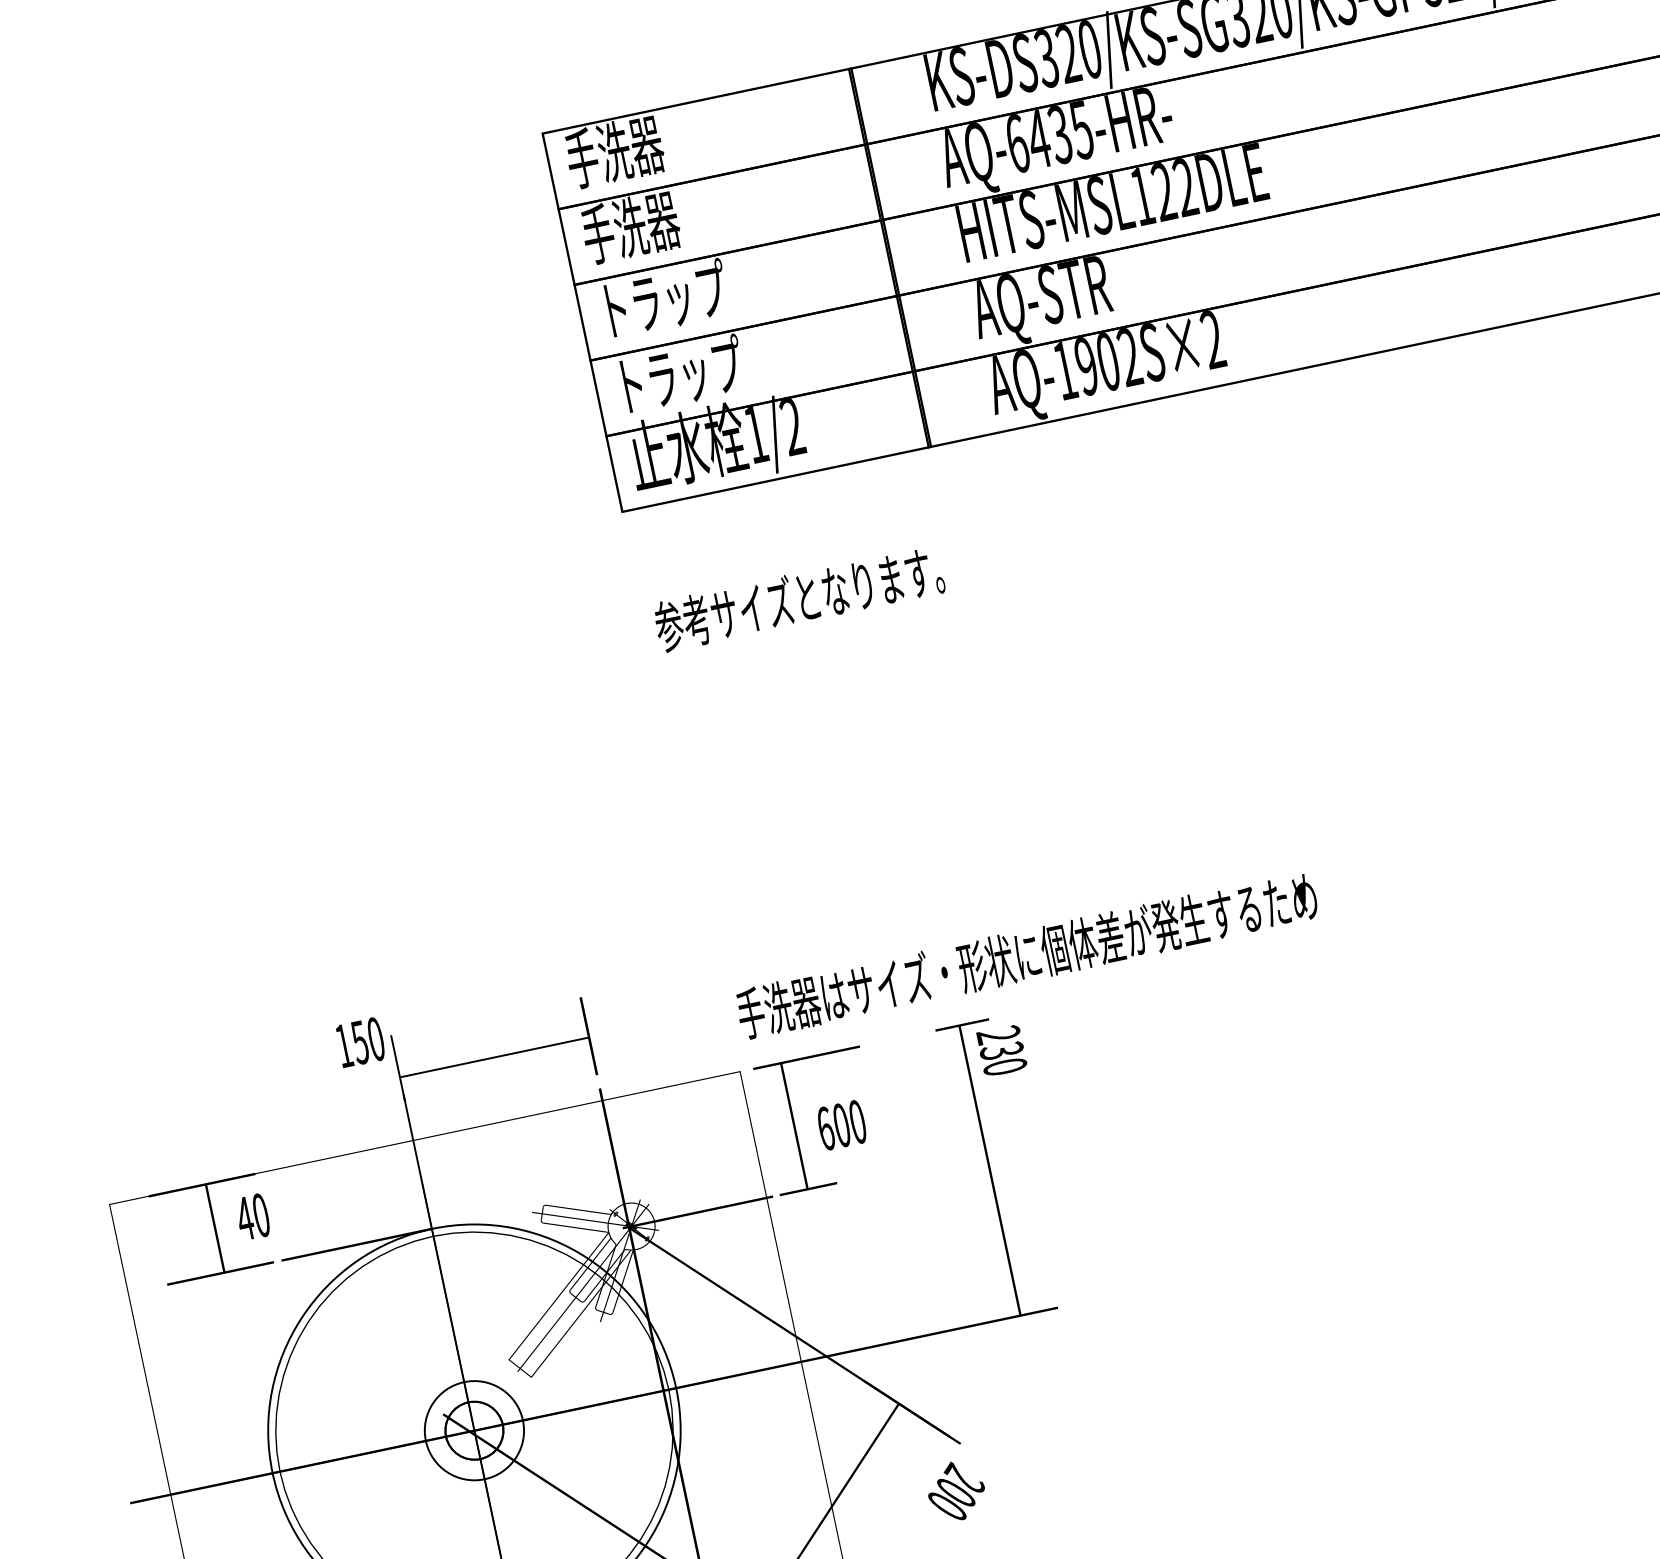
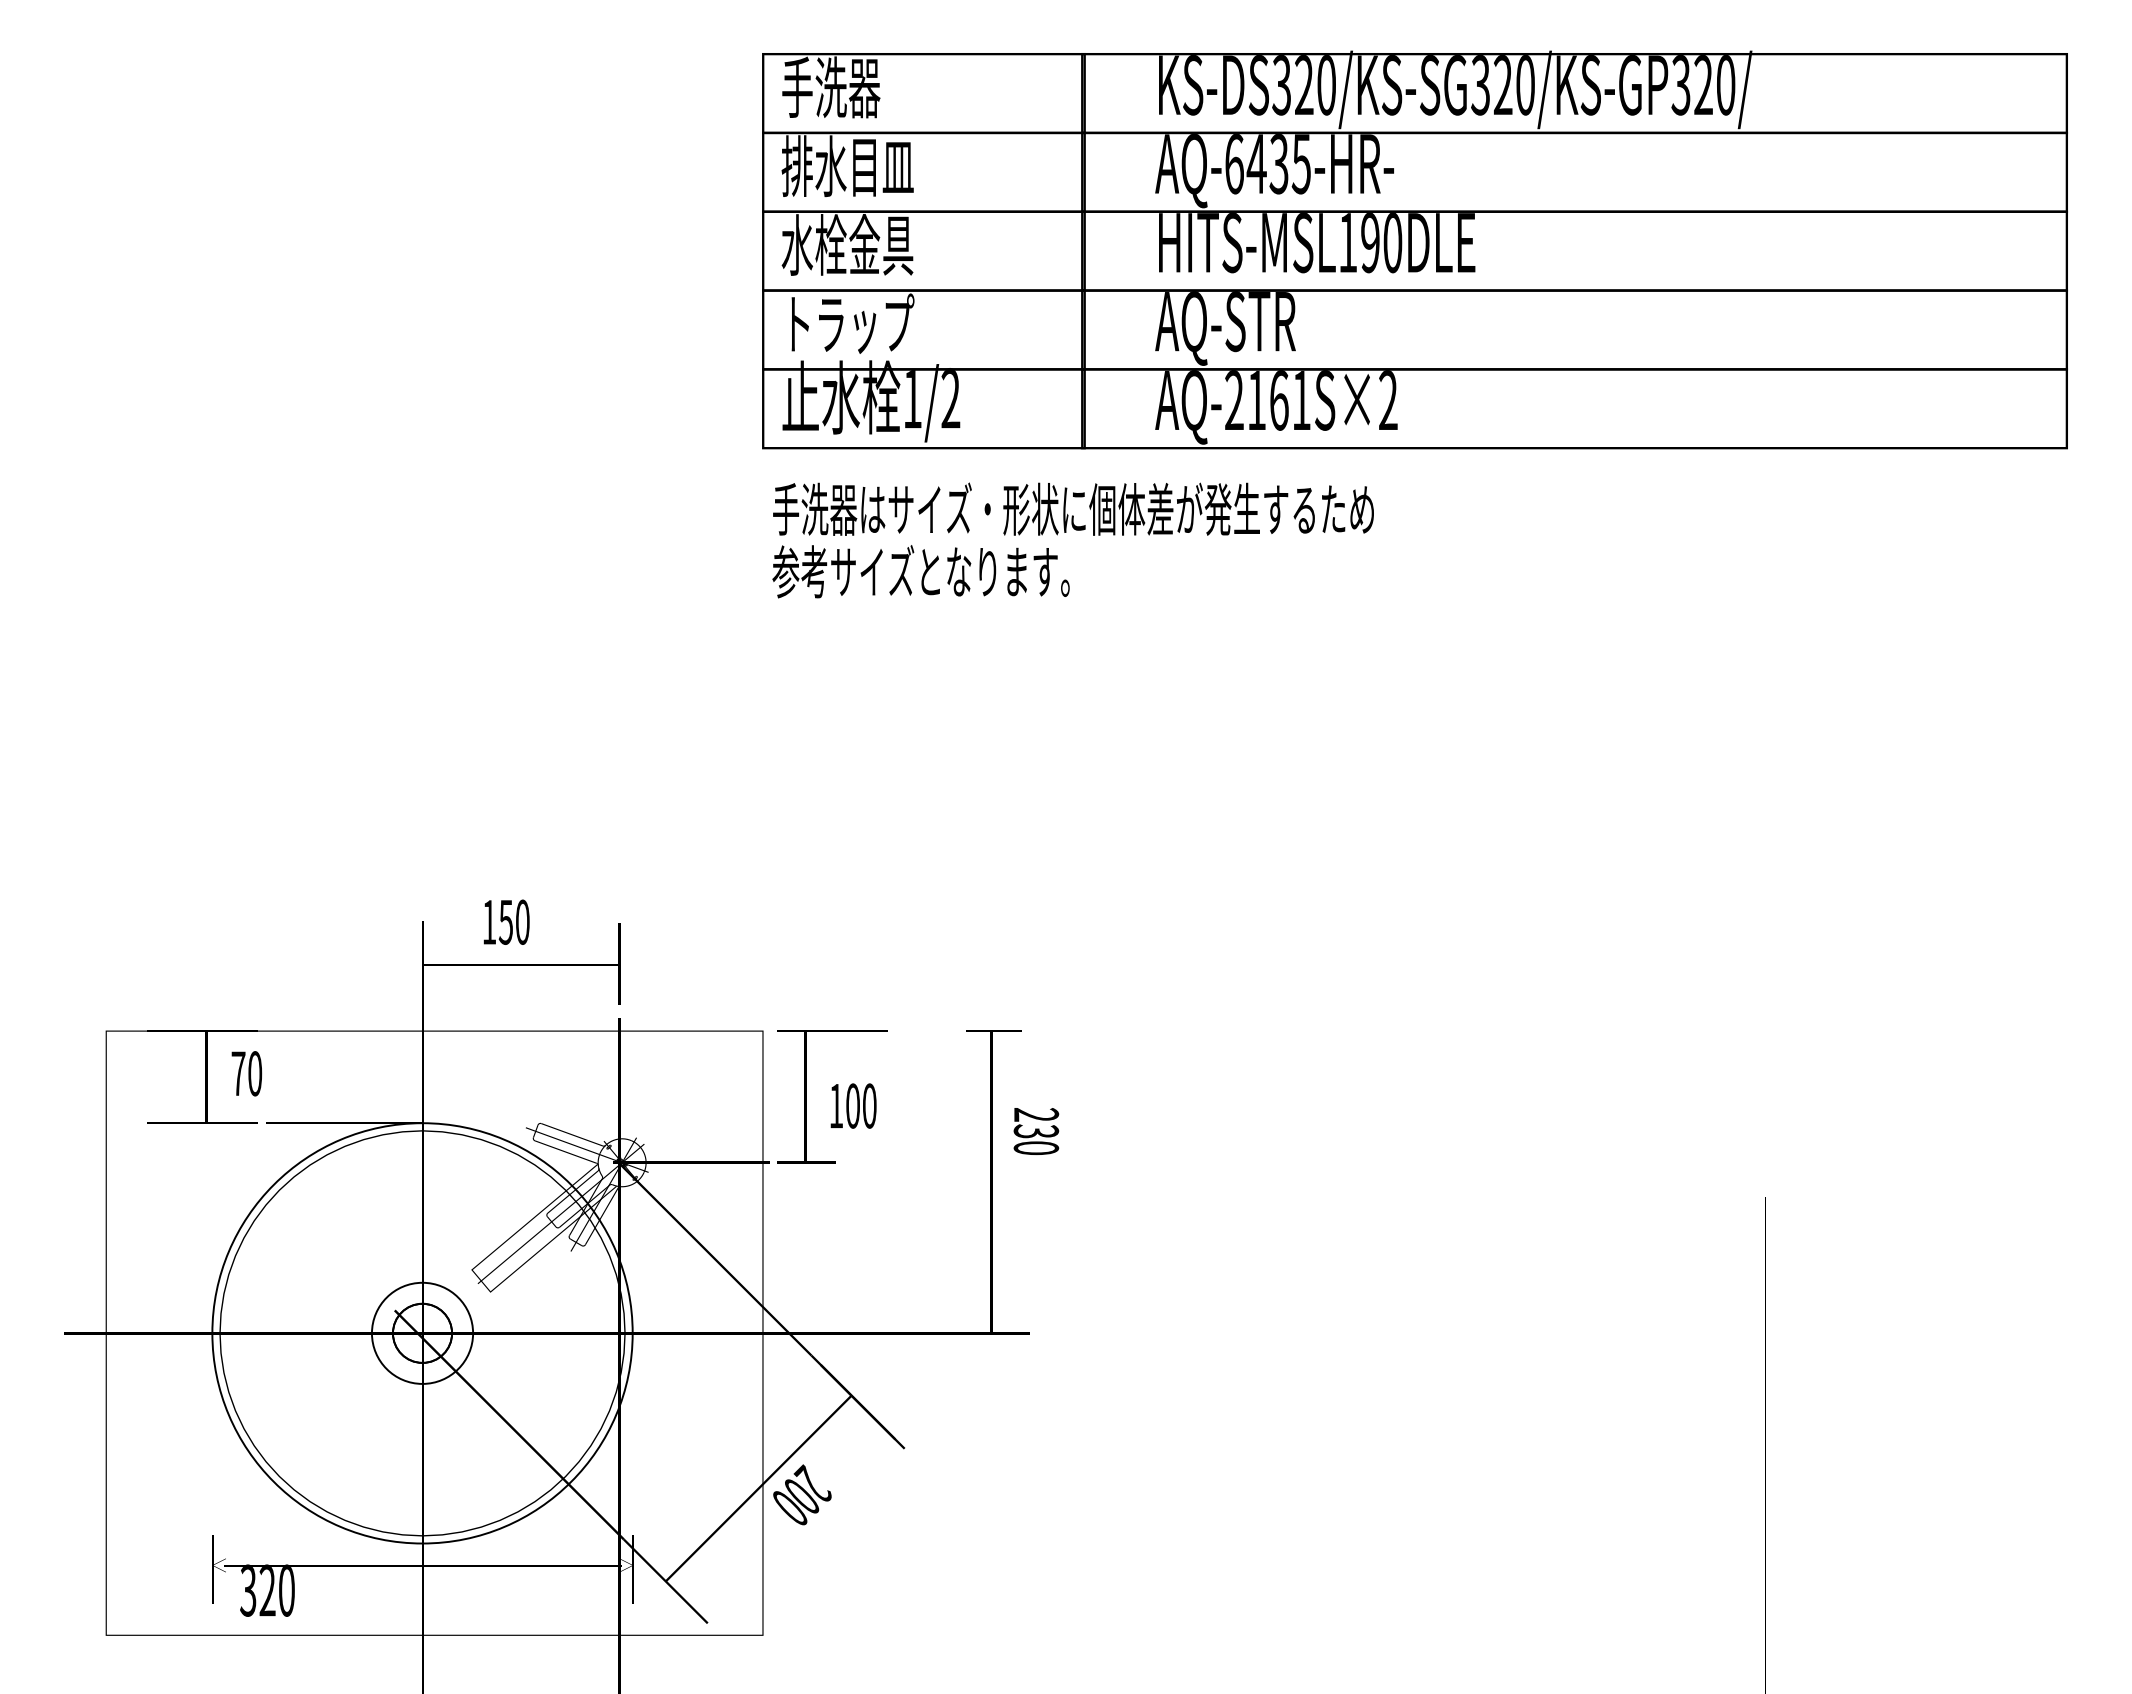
text: (1174, 190) -> (1381, 243), HITS-MSL122DLE -> HITS-MSL190DLE
text: (646, 224) -> (847, 166), 手洗器 -> 排水目皿
text: (662, 299) -> (847, 244), トラップ -> 水栓金具
text: (1096, 364) -> (1267, 400), AQ-1902S×2 -> AQ-2161S×2
text: (1026, 954) -> (1073, 508), moved
text: (360, 1041) -> (506, 921), moved
text: (1002, 1050) -> (1036, 1131), moved
text: (825, 1128) -> (836, 1105), 600 -> 100
text: (244, 1218) -> (237, 1073), 40 -> 70
text: (956, 1490) -> (802, 1494), moved

